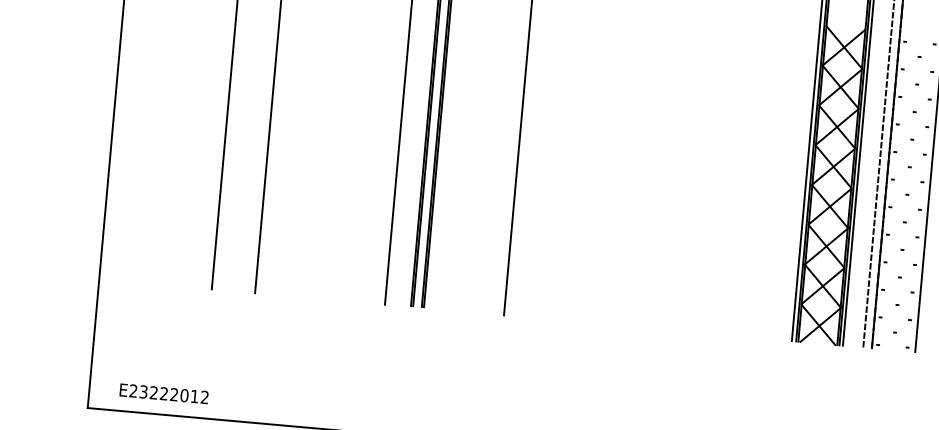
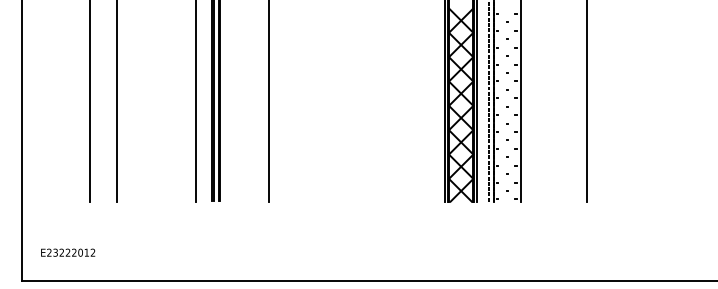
text: (164, 393) -> (68, 252), moved

